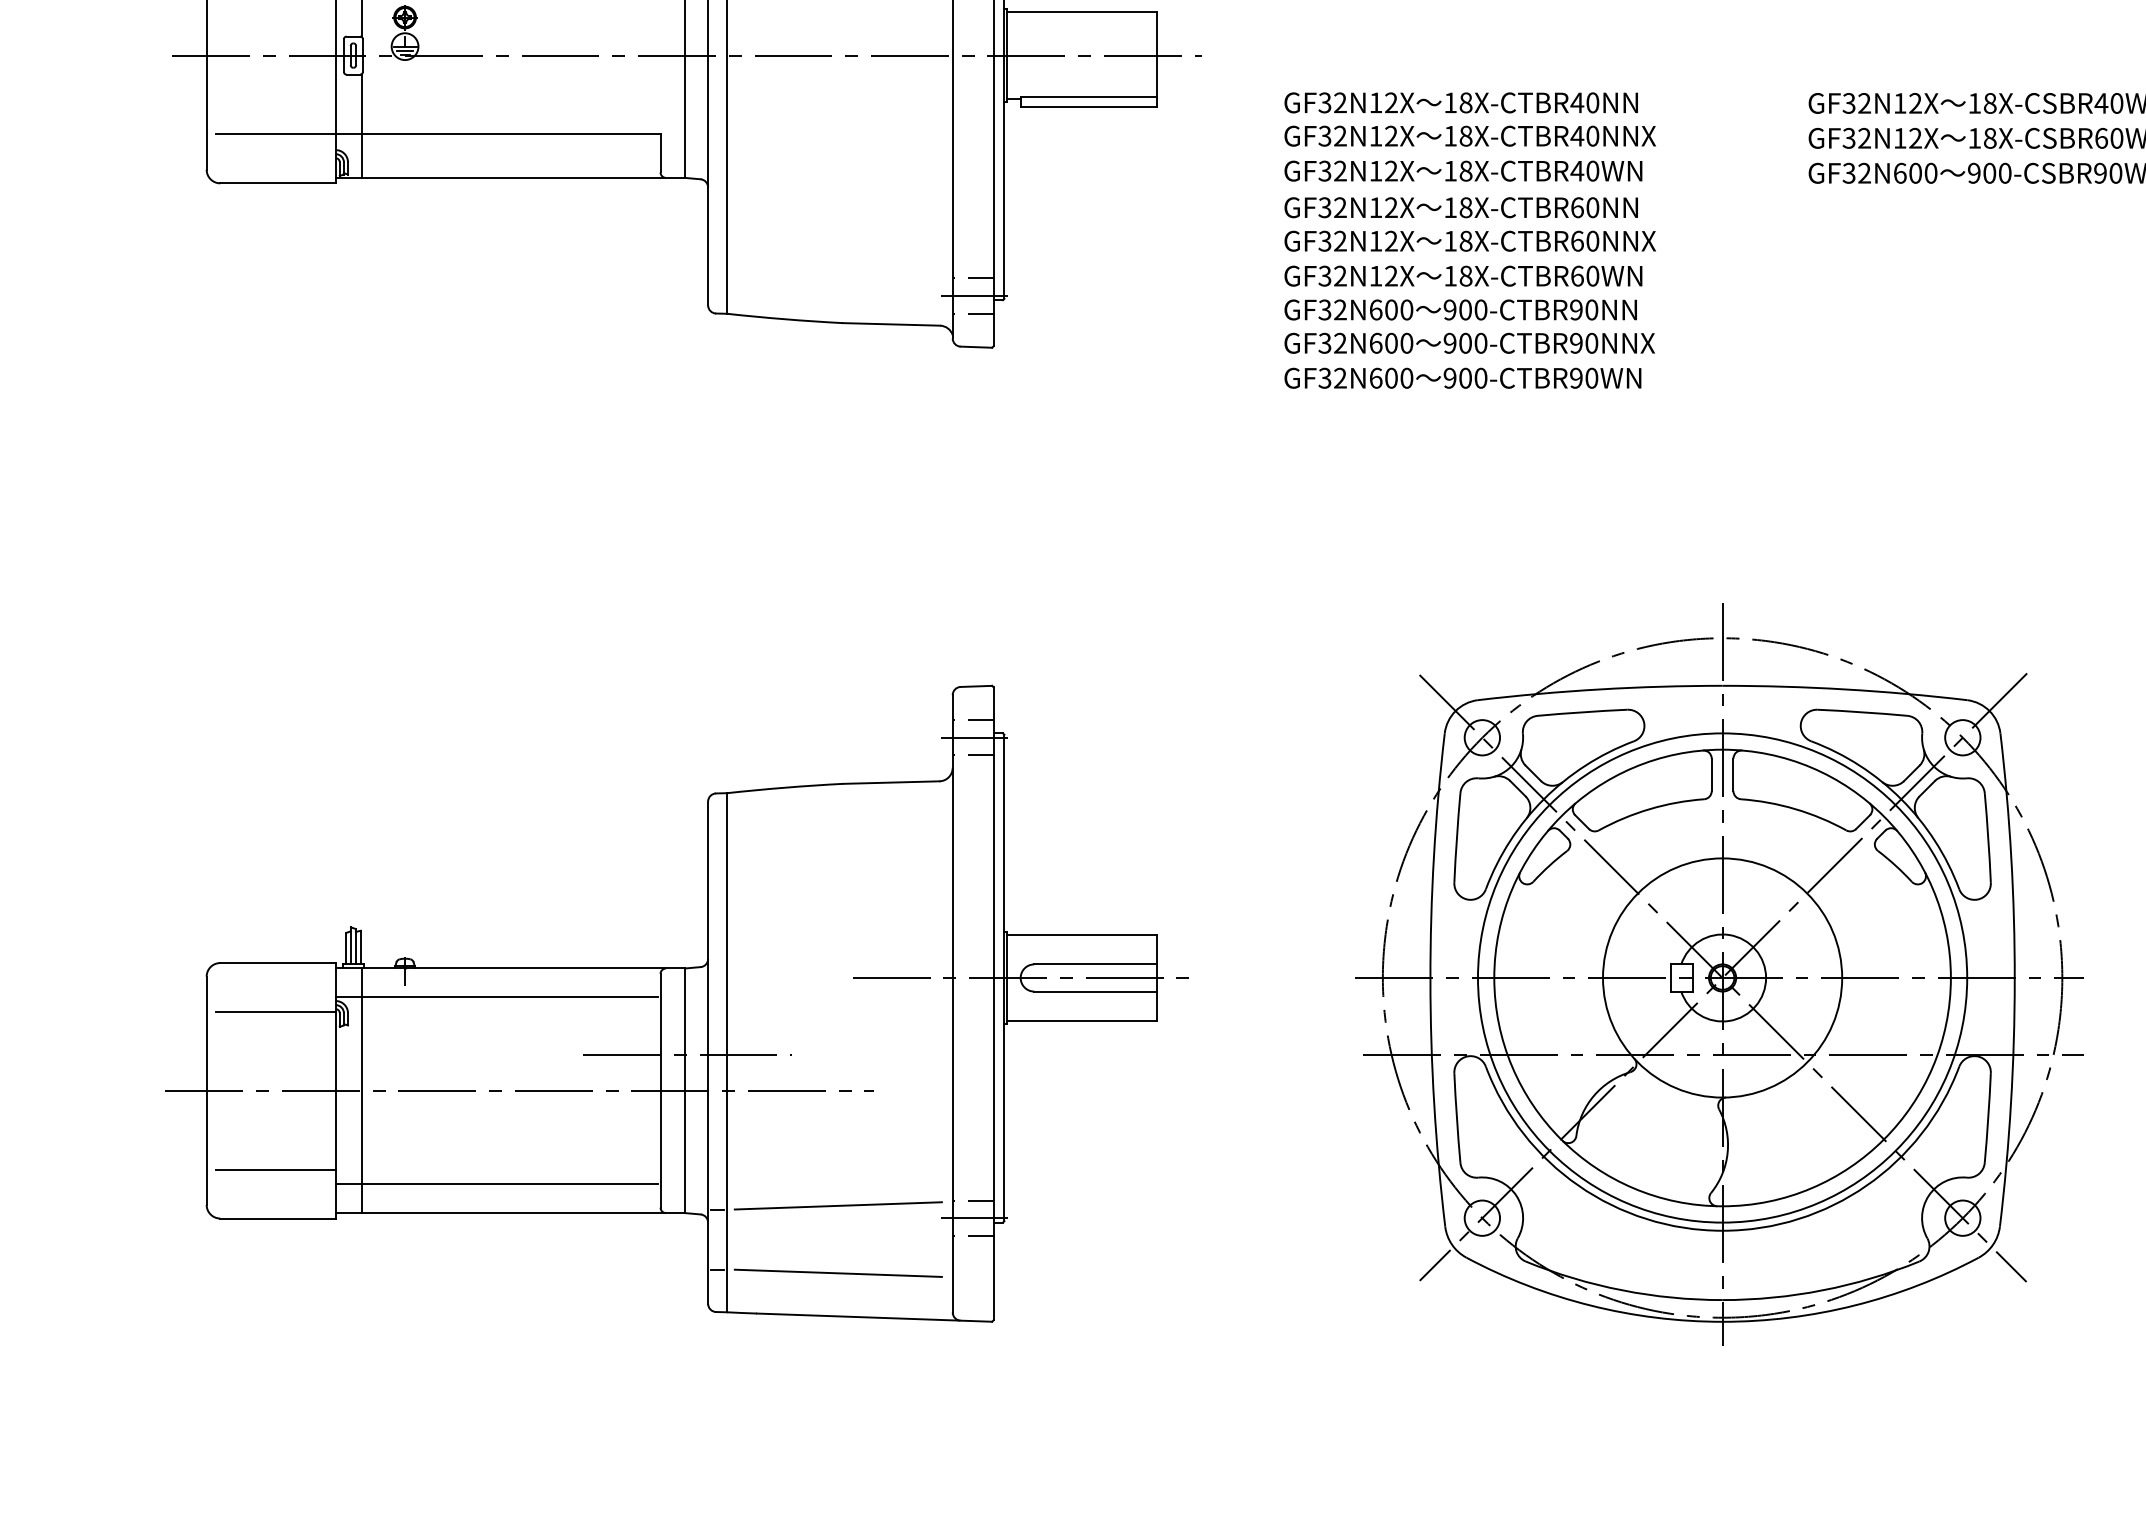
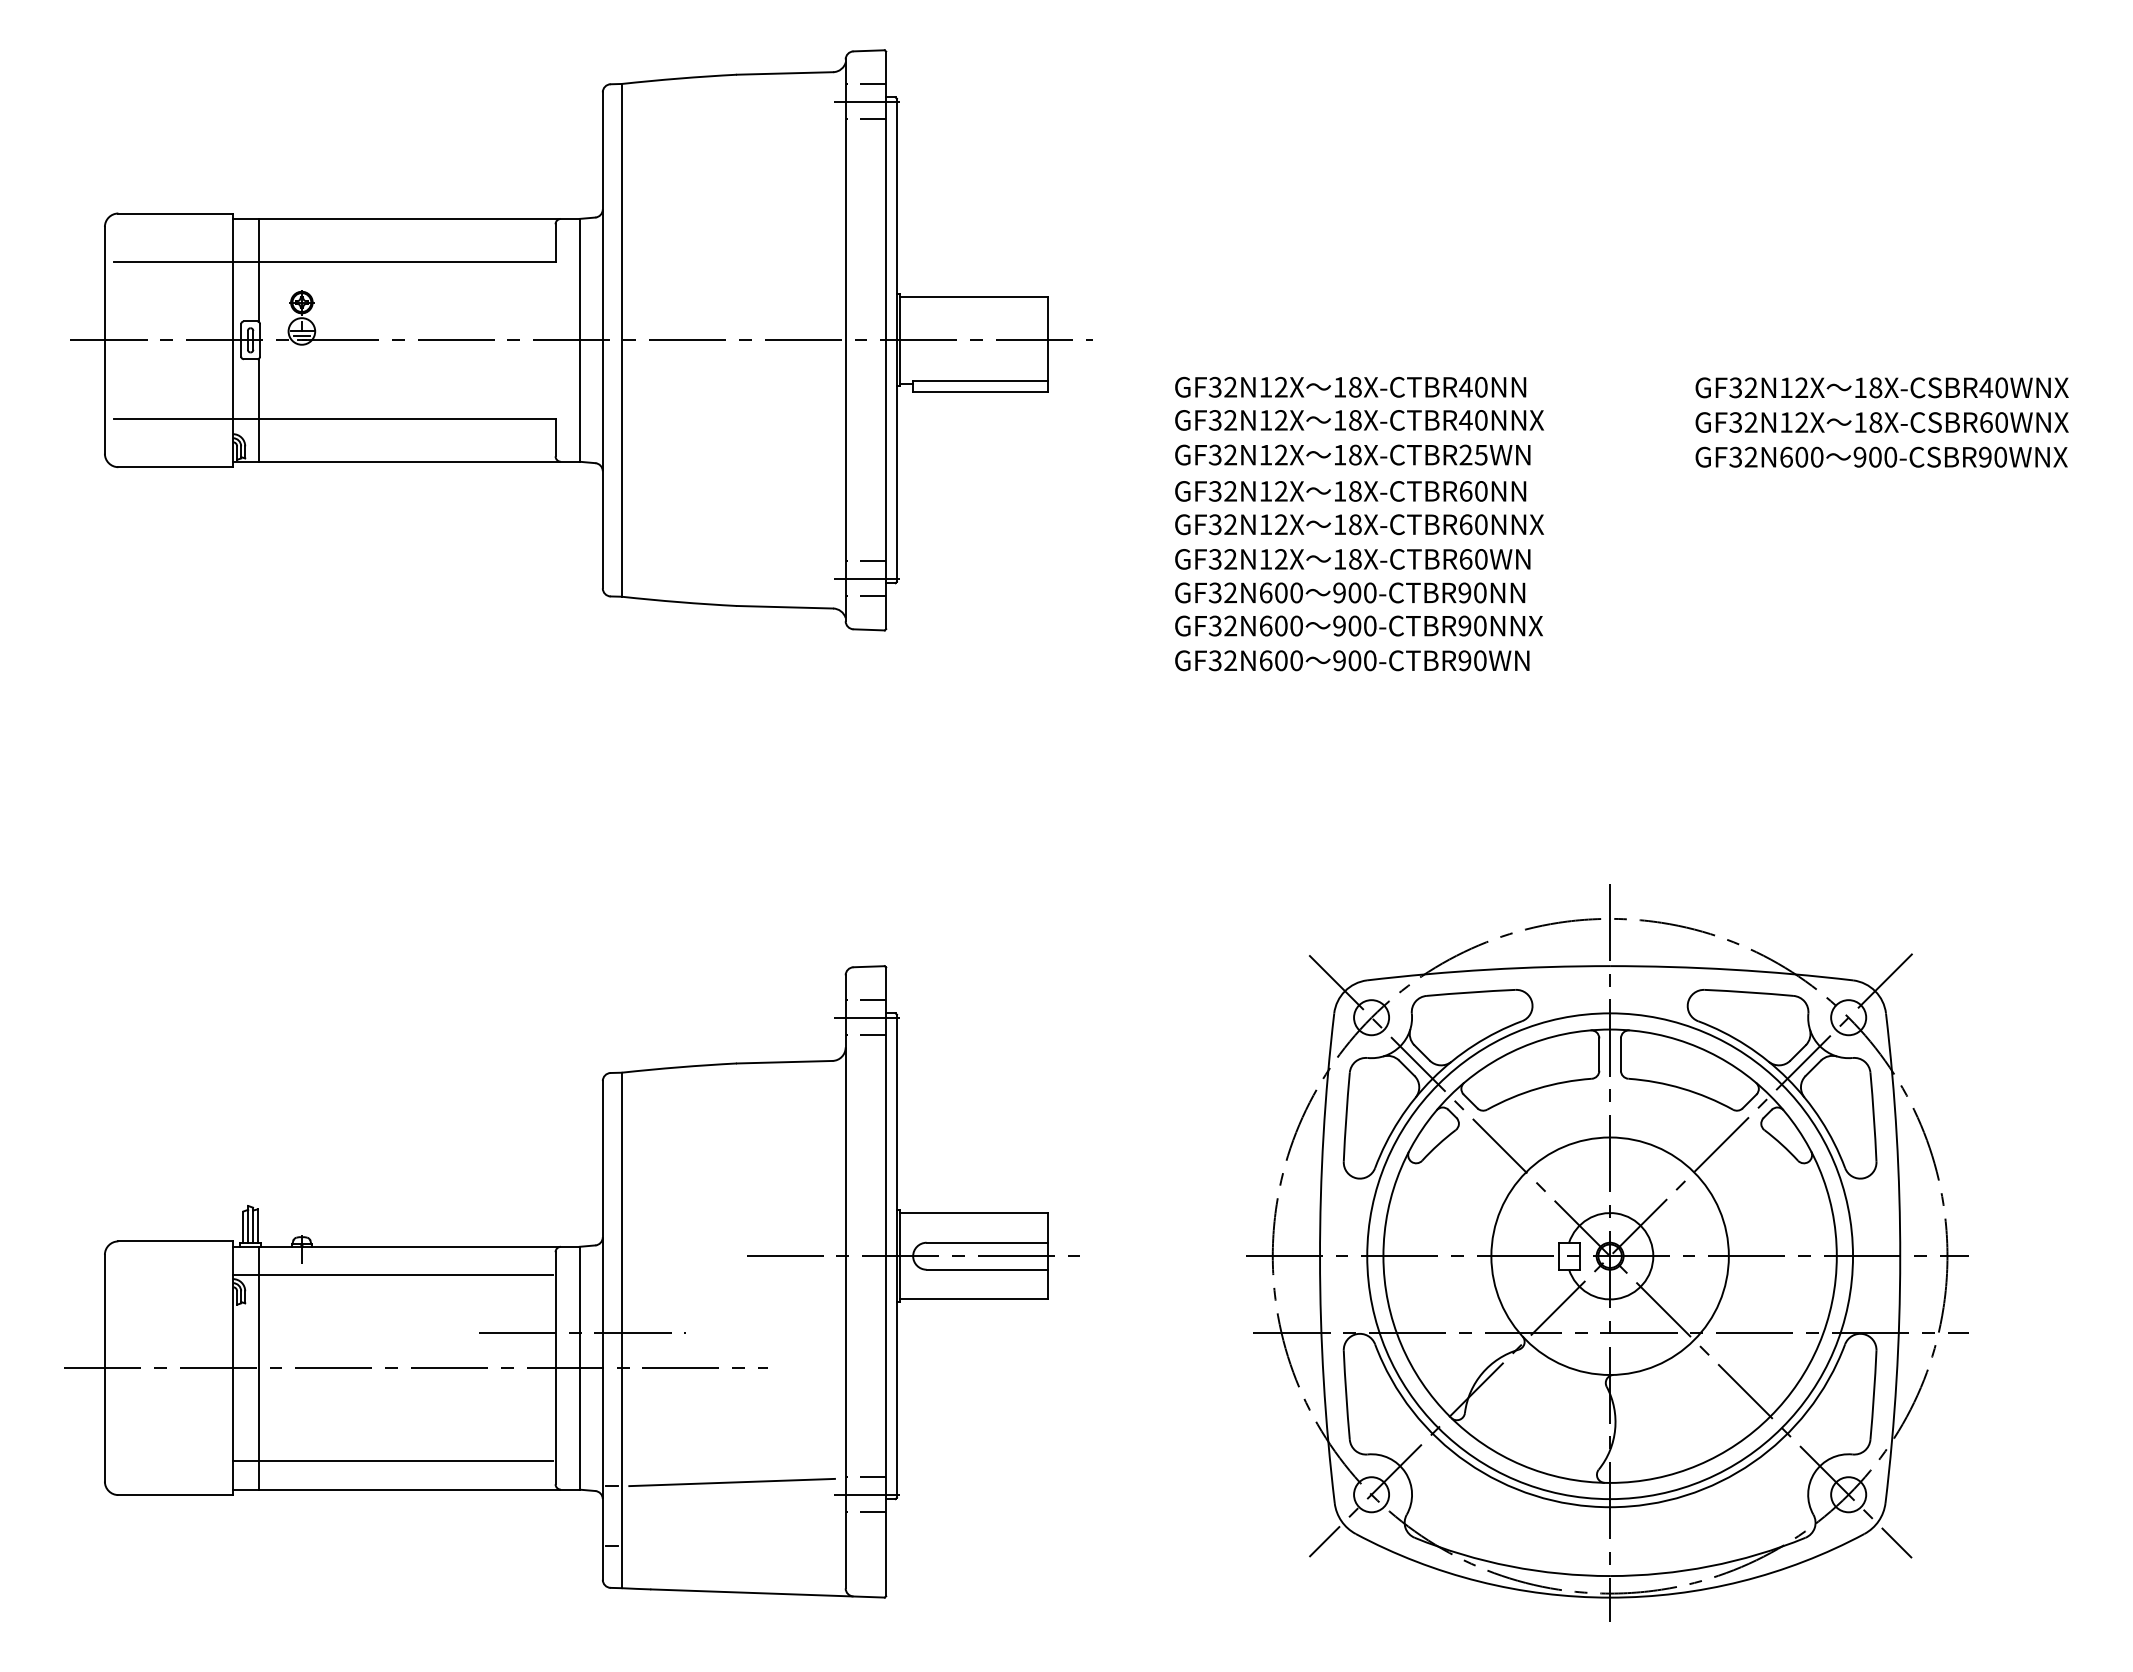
text: (1584, 170) -> (1473, 454), 18X-CTBR40WN -> 18X-CTBR25WN
line: (275, 1011) -> (173, 1289), removed
line: (275, 1169) -> (173, 1446), removed
line: (837, 1273) -> (731, 1549), removed

